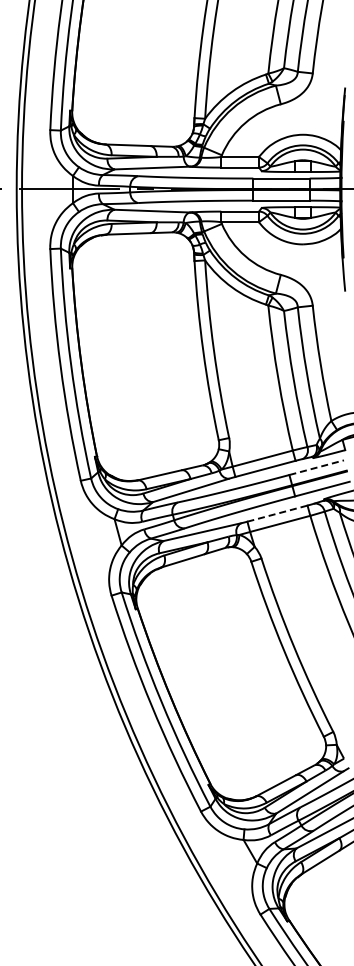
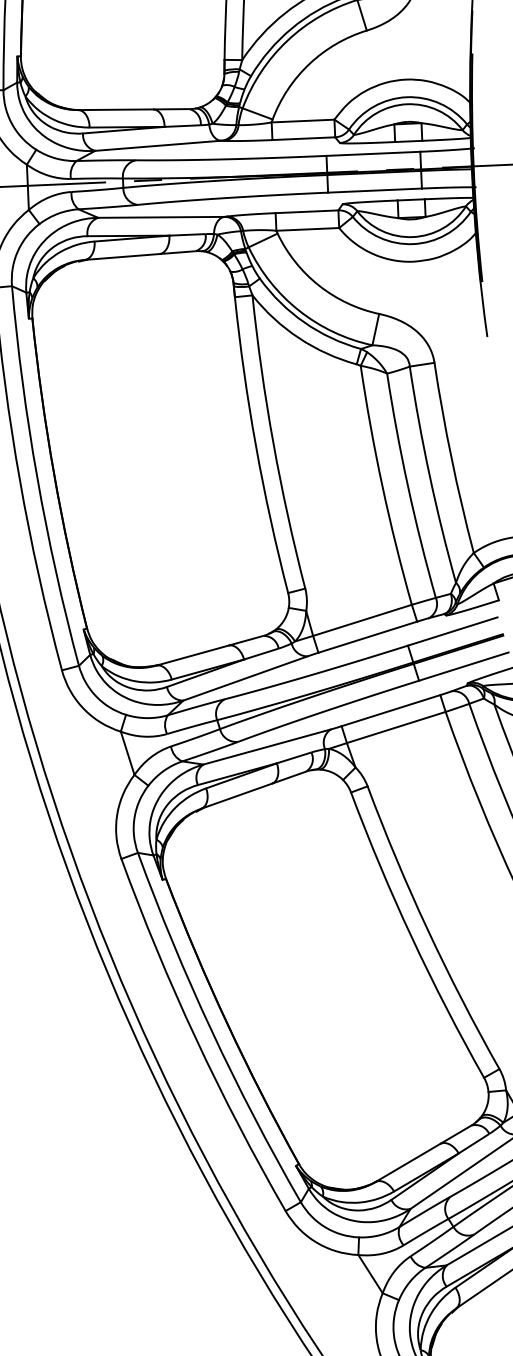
line: (317, 467) -> (454, 631), dashed -> solid
line: (277, 513) -> (390, 710), dashed -> solid

